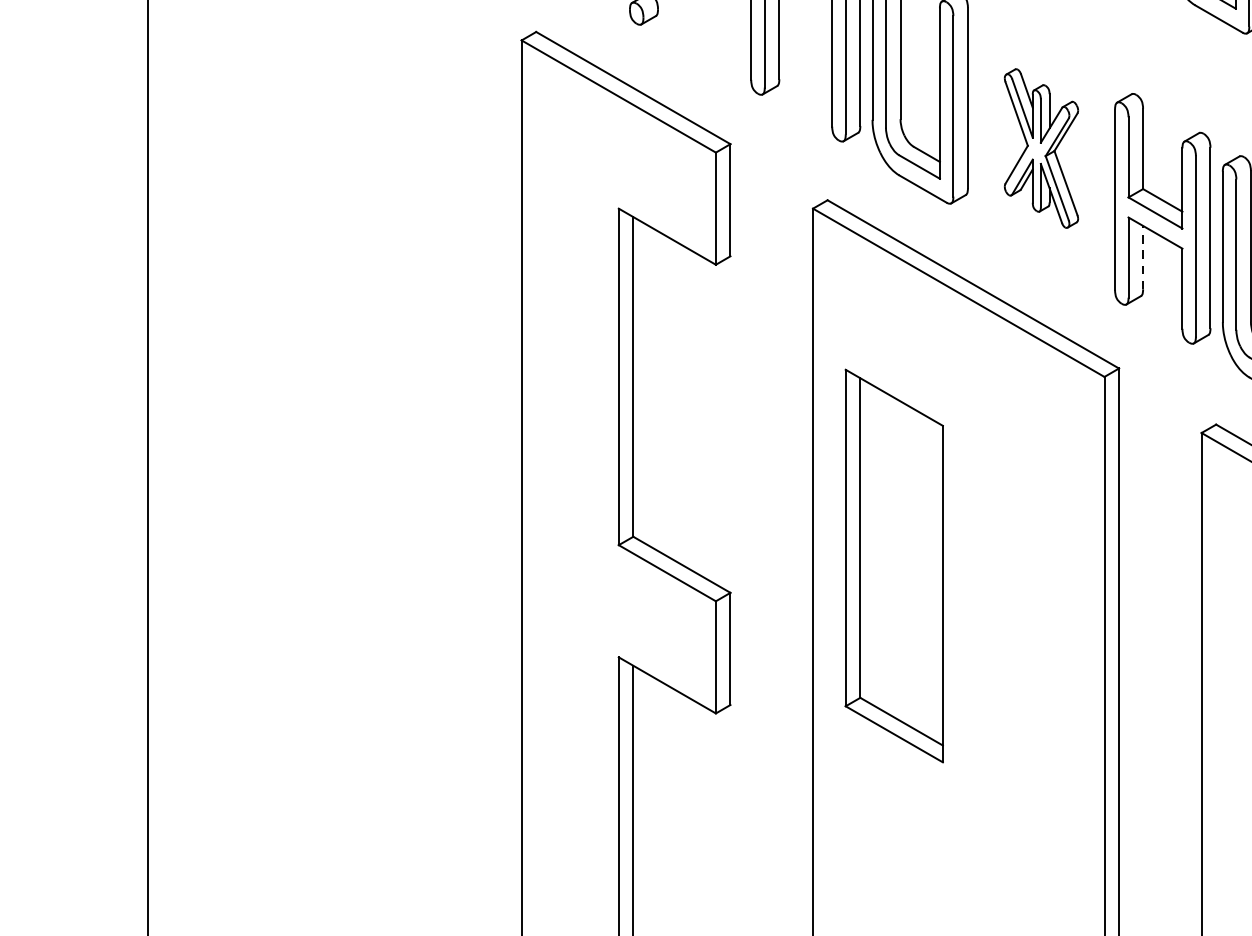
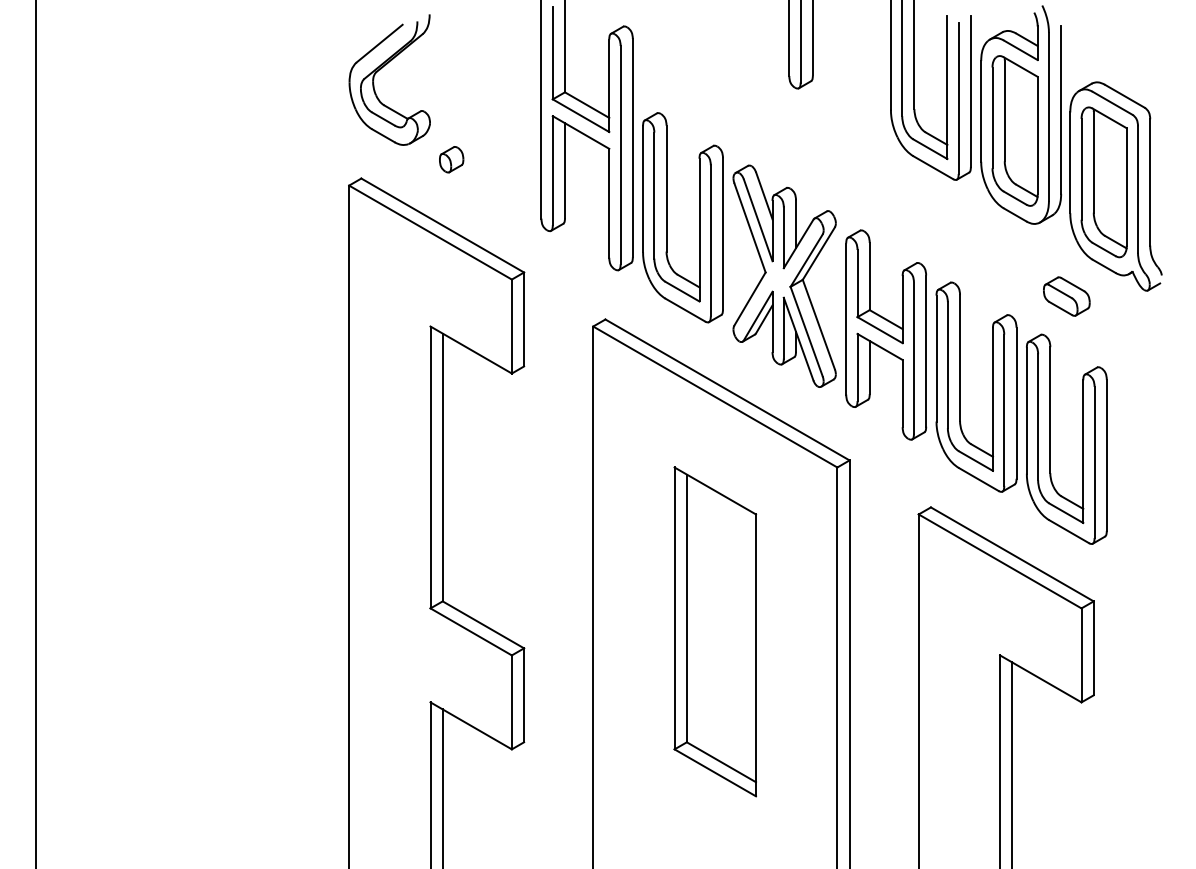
part: (1041, 147) -> (784, 275), size x1.67
line: (1142, 257) -> (869, 367), dashed -> solid
part: (894, 565) -> (715, 631), moved

